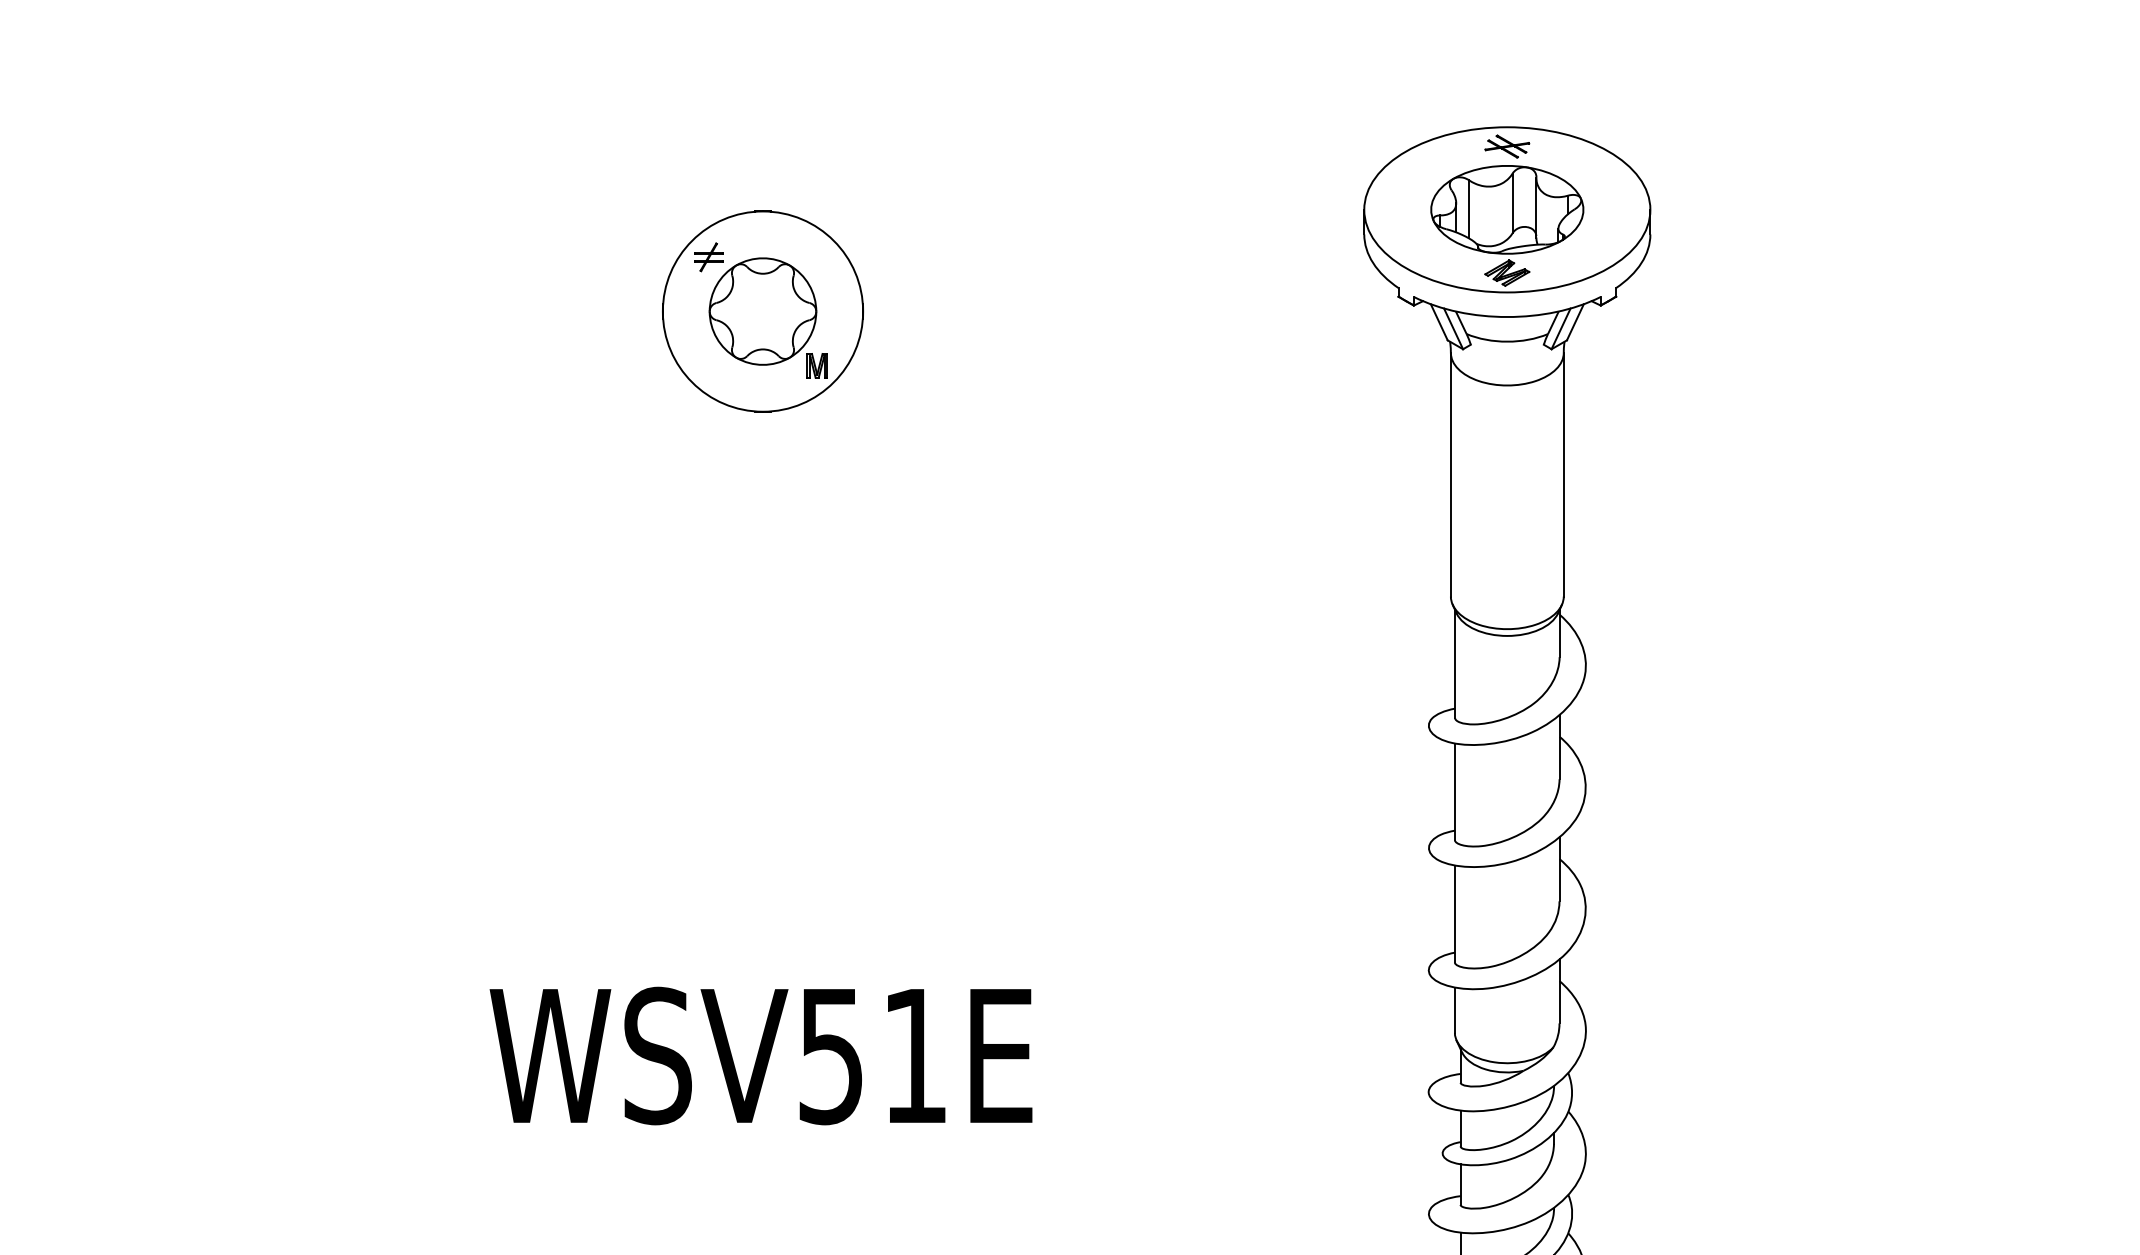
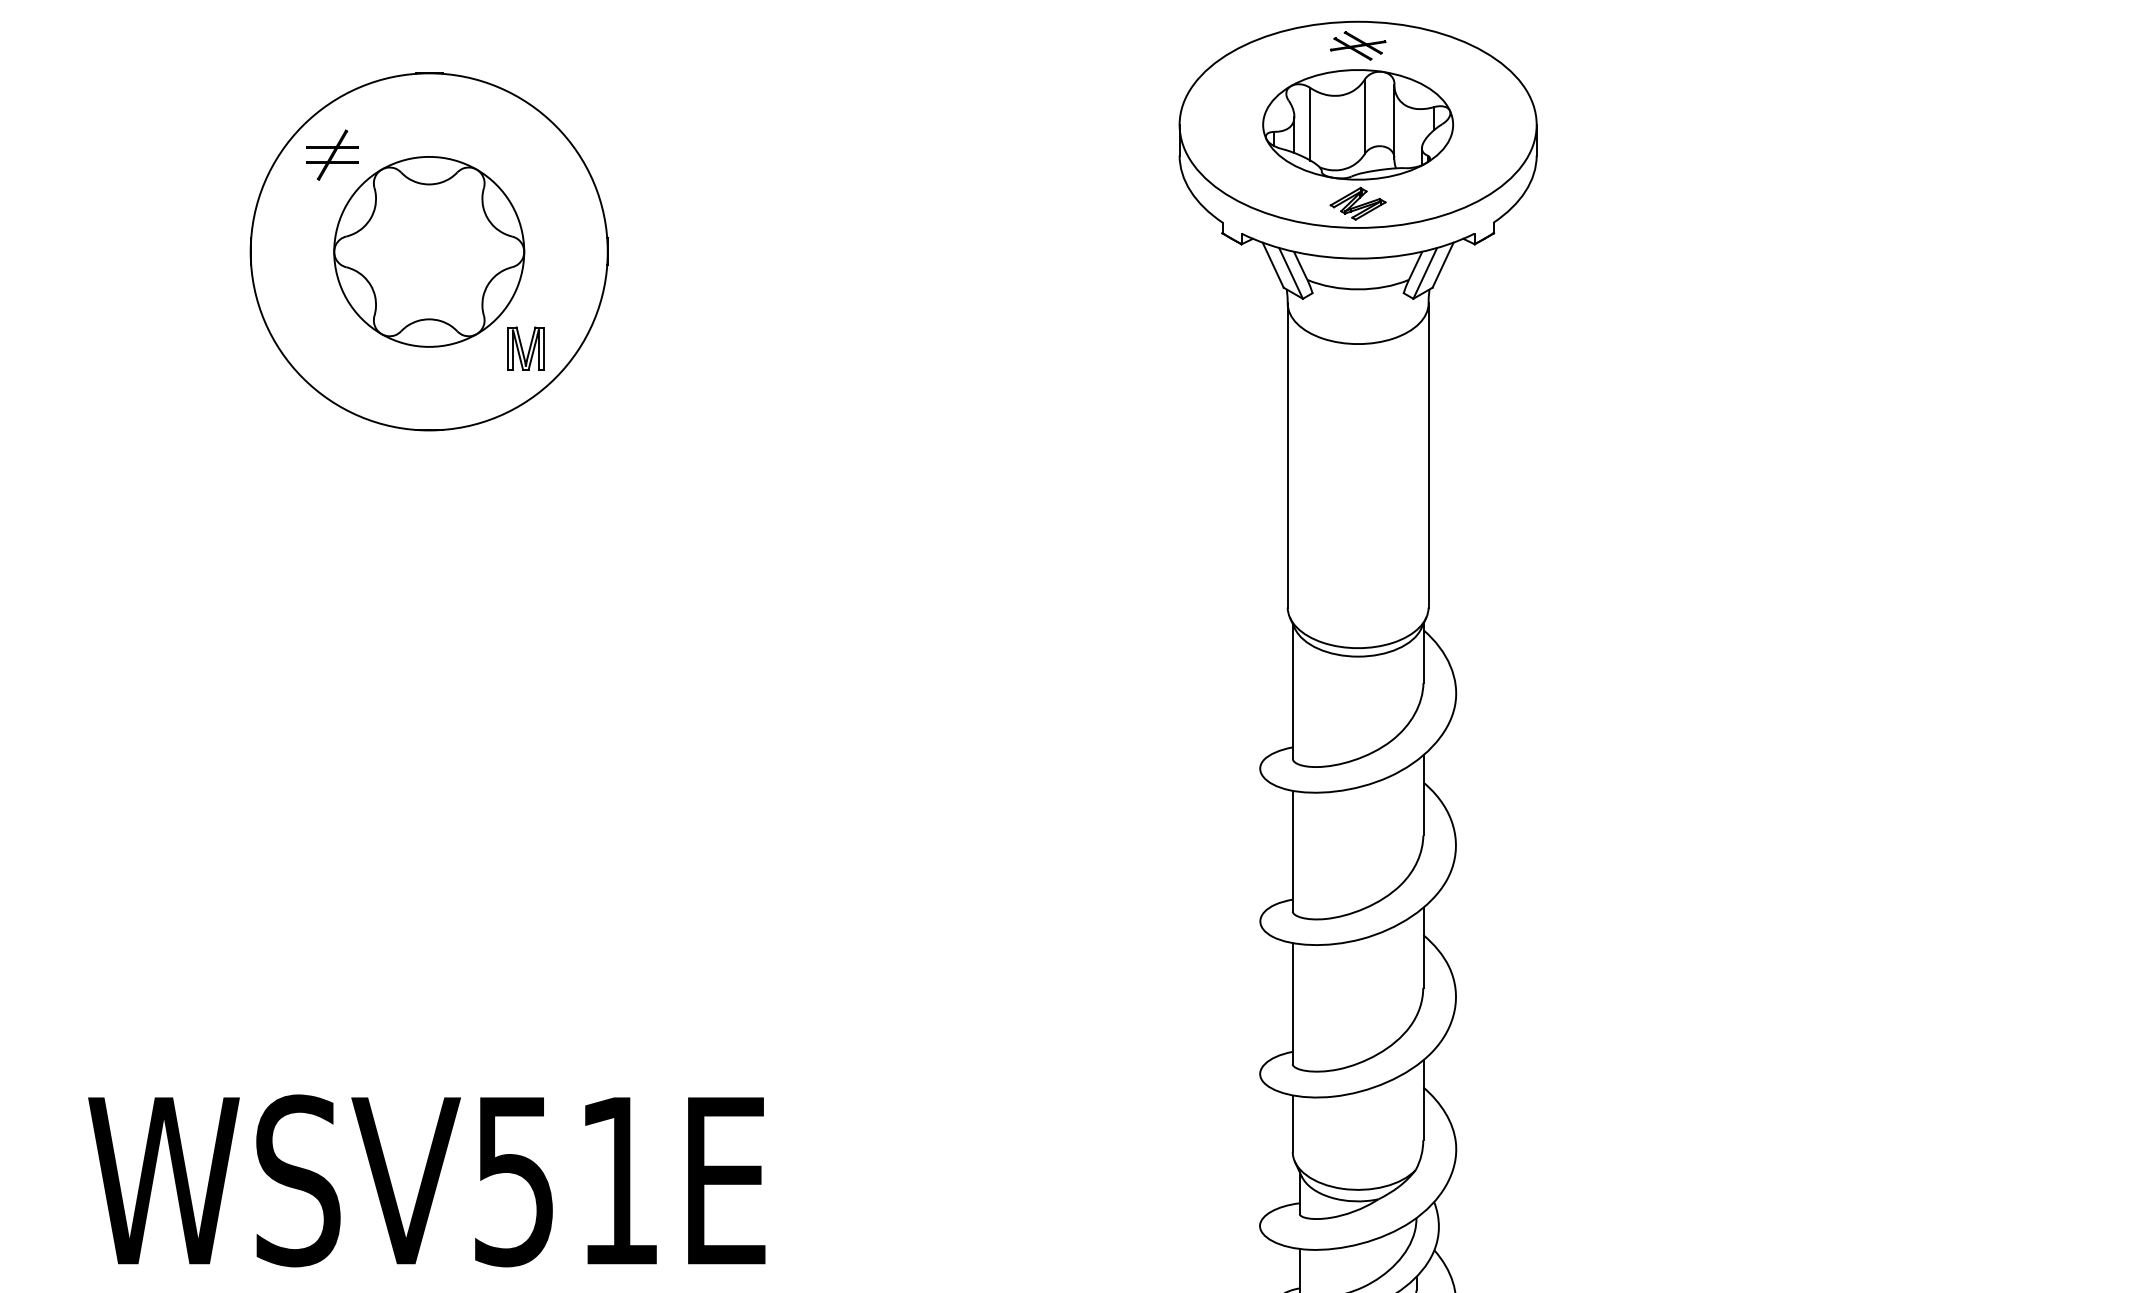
part: (762, 311) -> (428, 251), size x1.43

